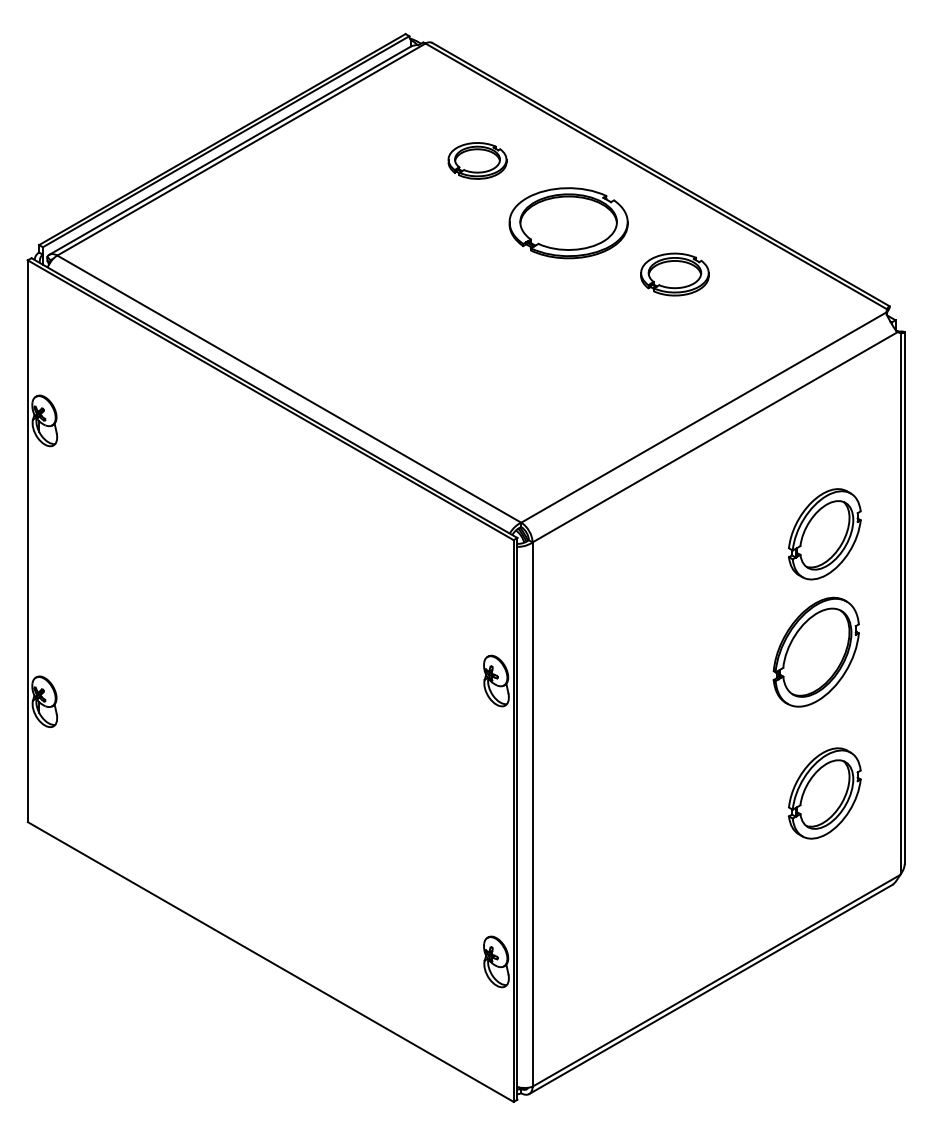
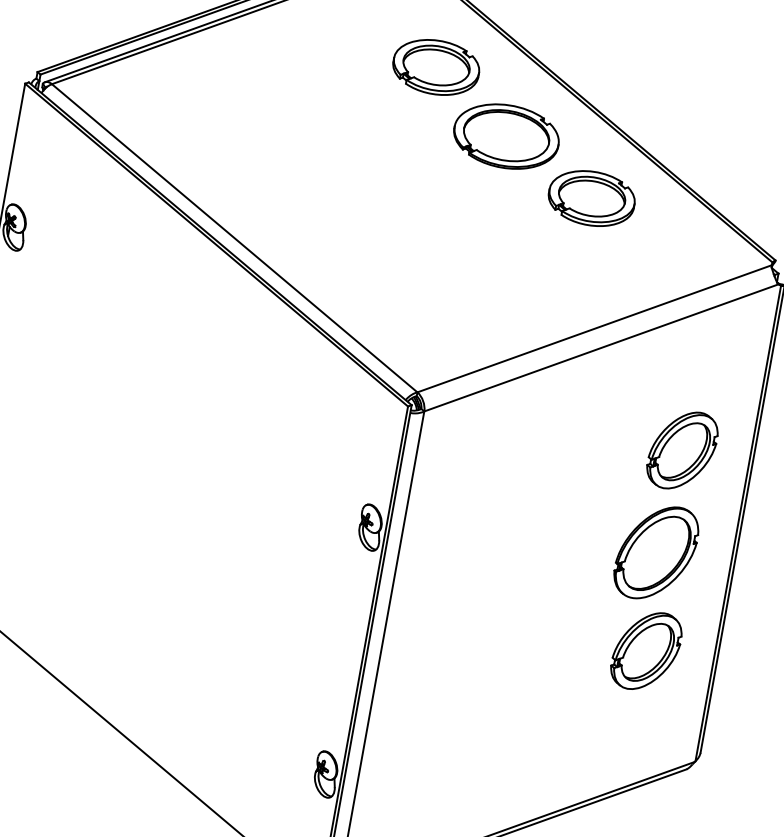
part: (477, 160) -> (436, 67), size x1.67
part: (674, 274) -> (591, 198), size x1.43
part: (824, 793) -> (646, 651), moved

